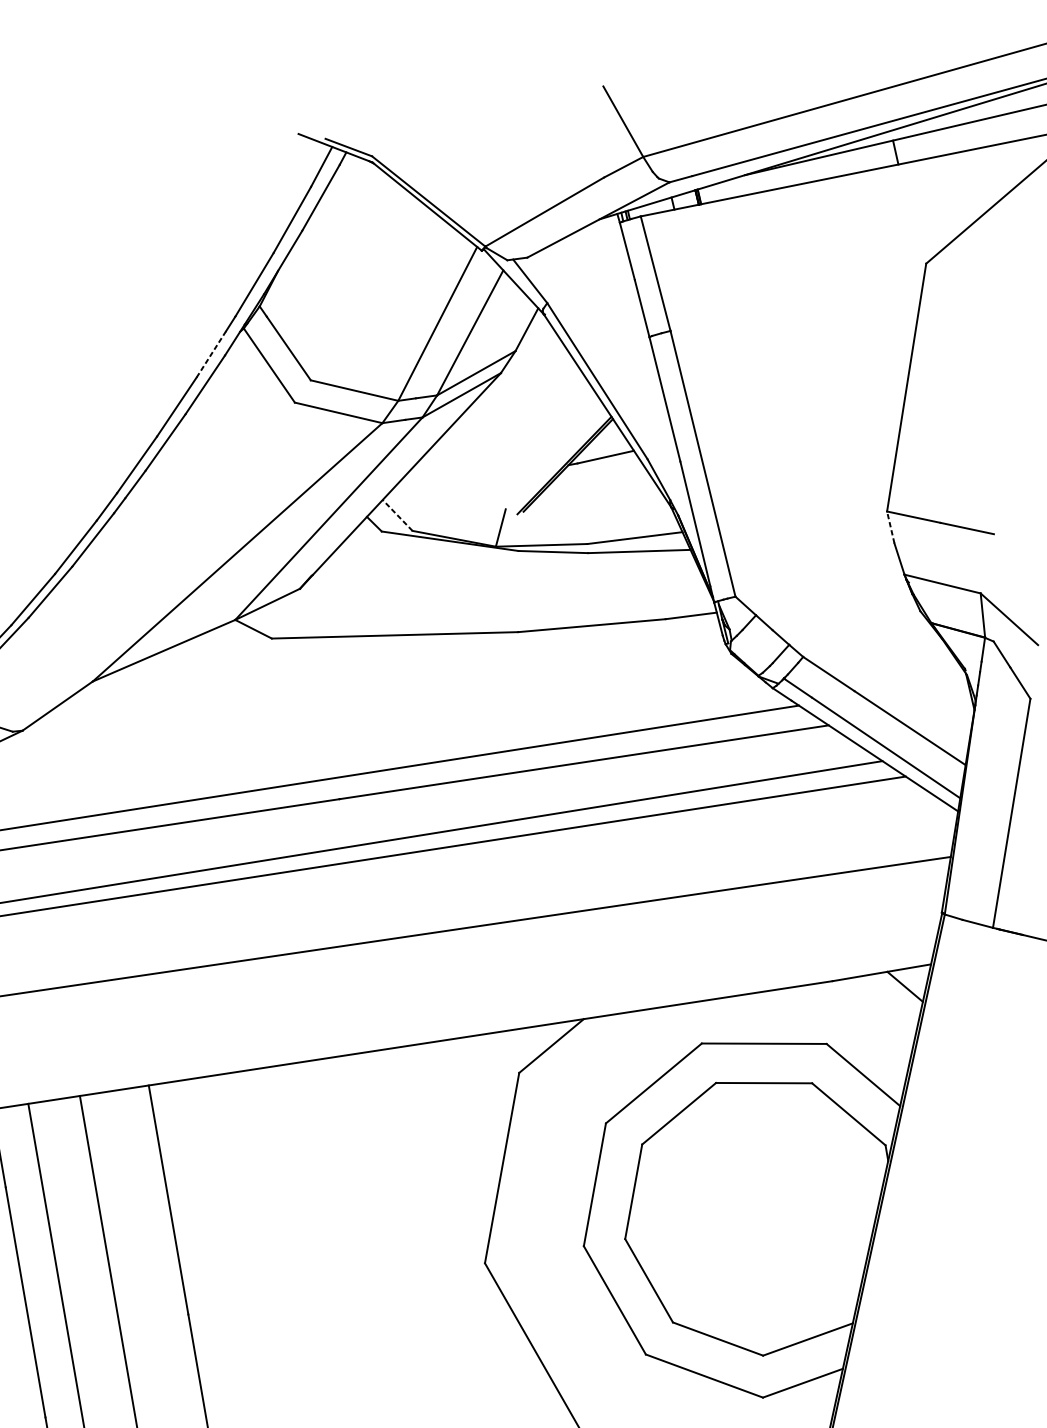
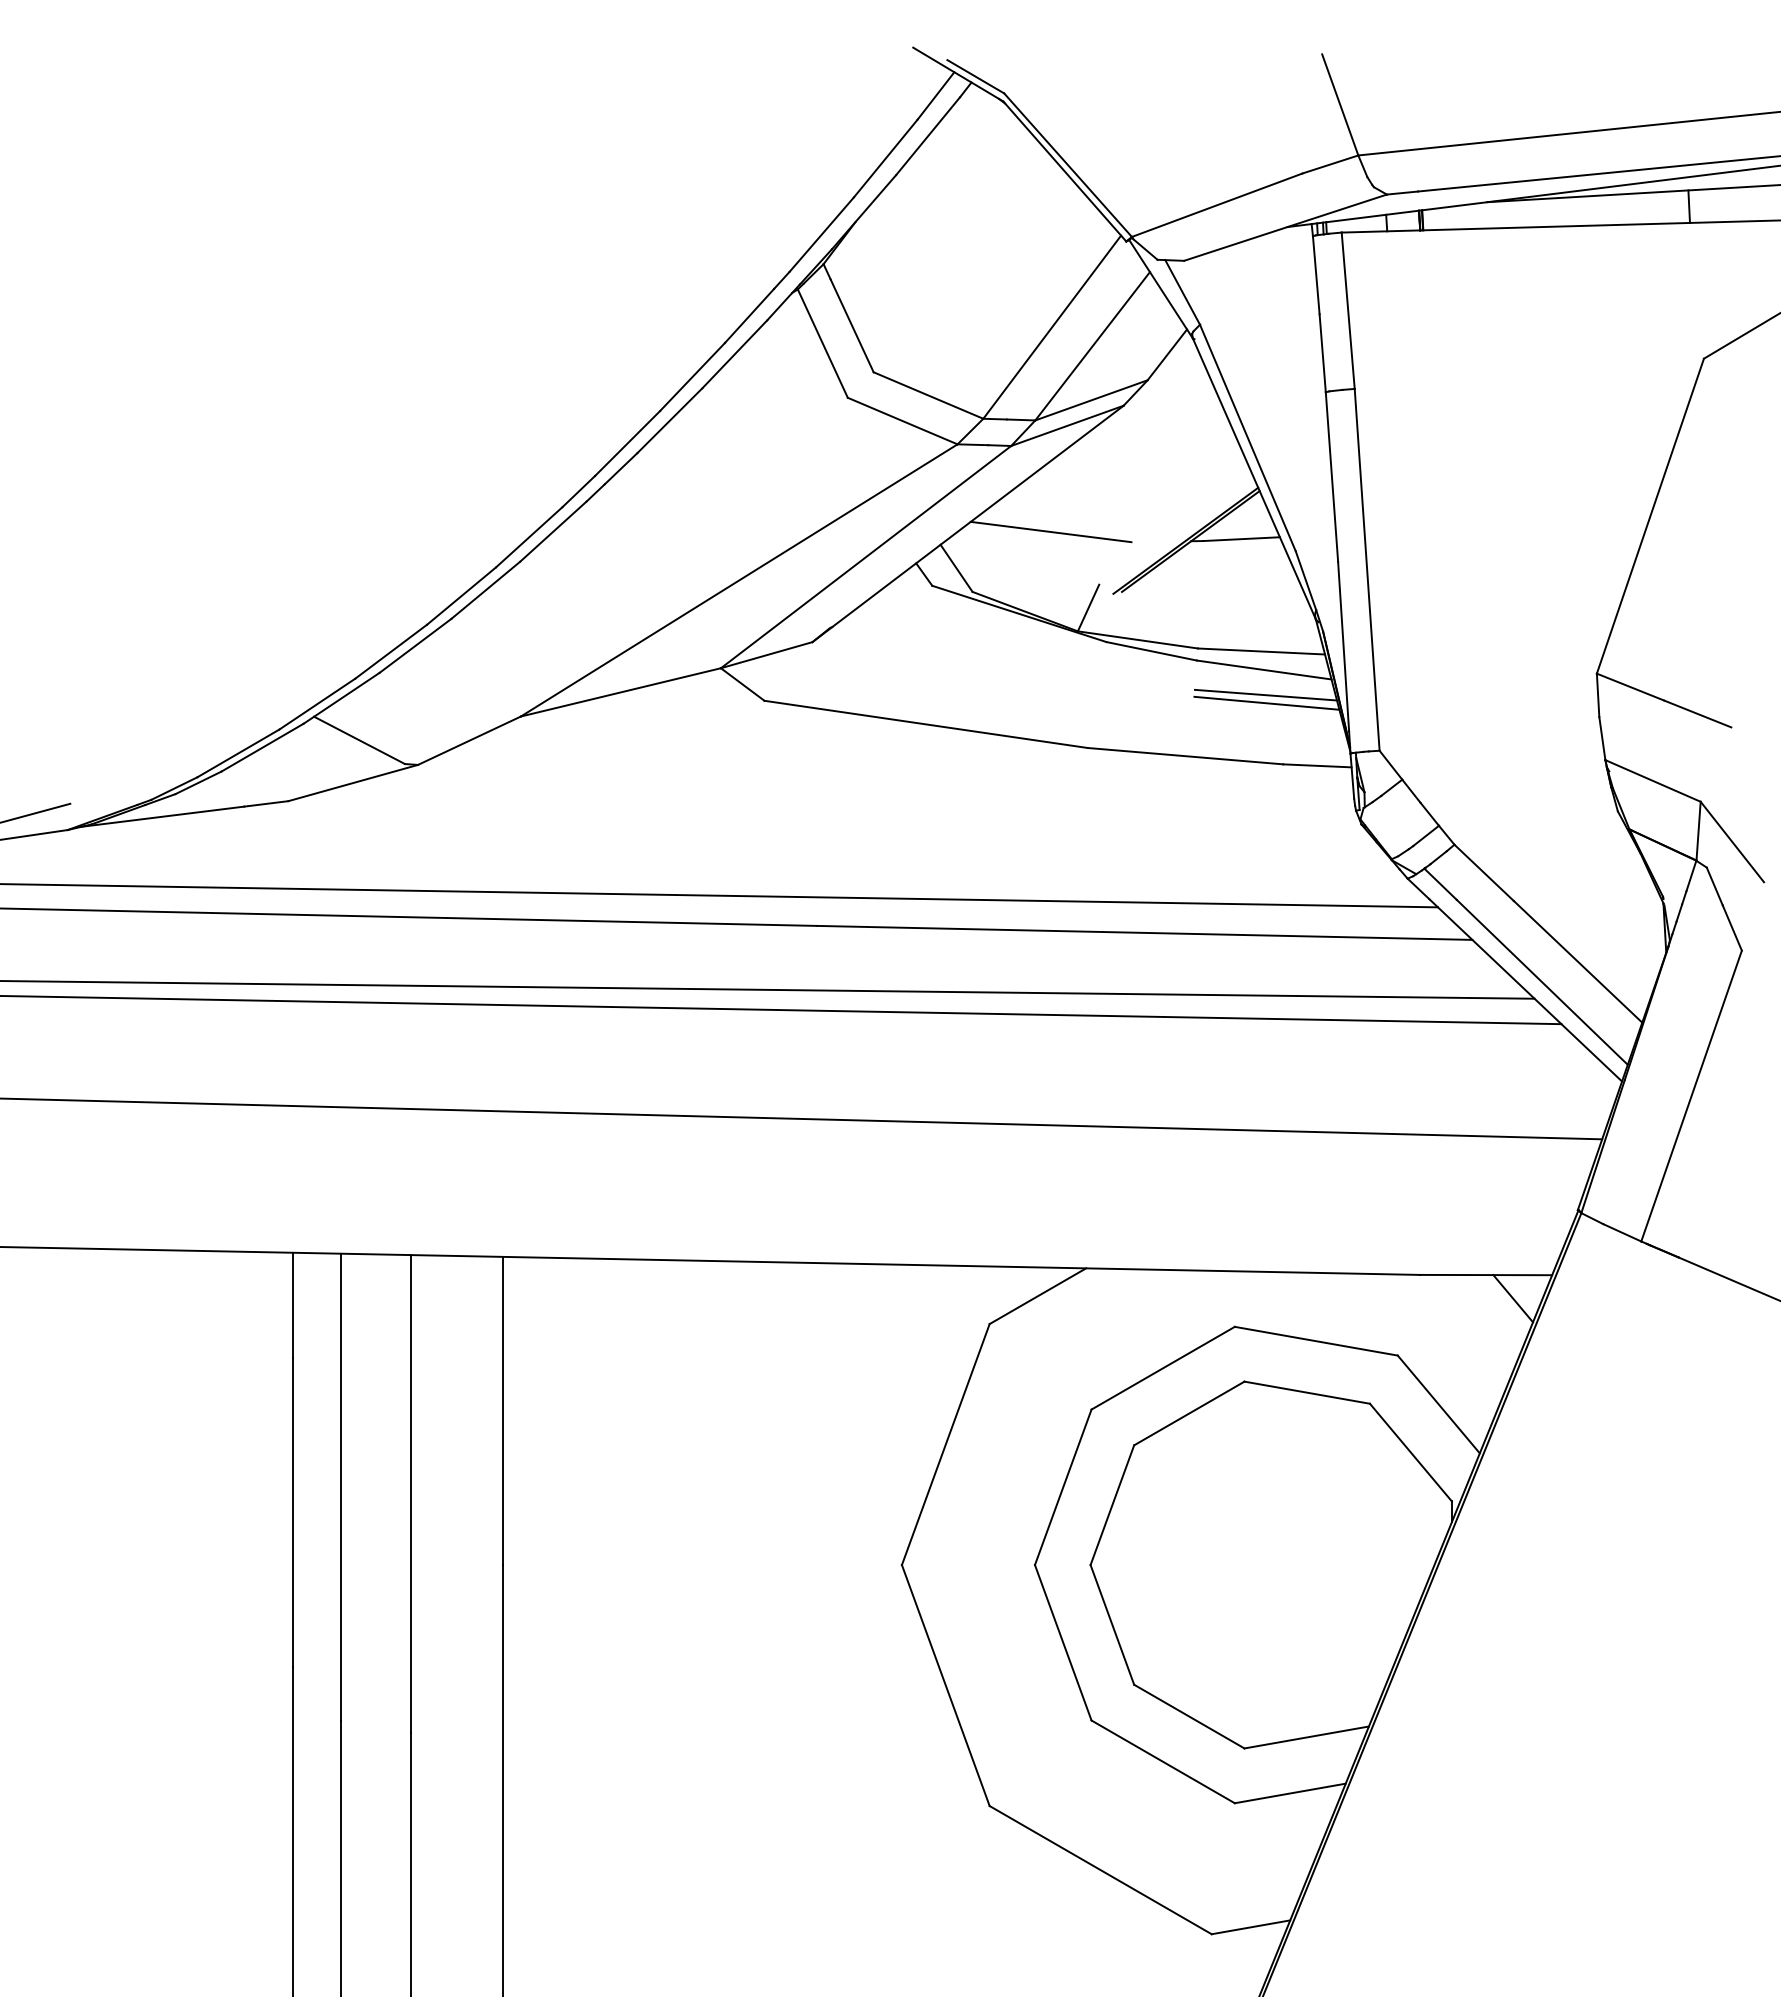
line: (211, 354) -> (749, 316), dashed -> solid
line: (462, 475) -> (1050, 531), added
line: (397, 514) -> (956, 567), dashed -> solid
line: (891, 527) -> (1598, 695), dashed -> solid
line: (643, 569) -> (1265, 694), added
line: (645, 575) -> (1266, 702), added

